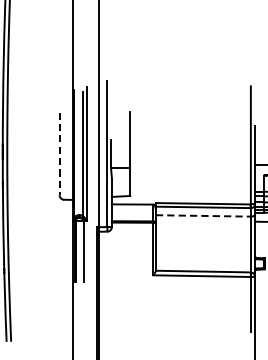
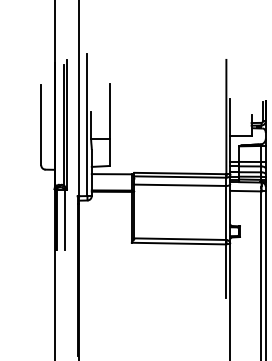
line: (59, 154) -> (41, 125), dashed -> solid
line: (203, 216) -> (180, 185), dashed -> solid

